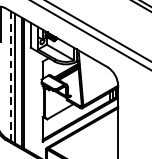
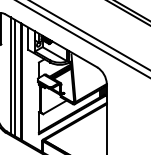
line: (10, 77) -> (10, 76), dashed -> solid

